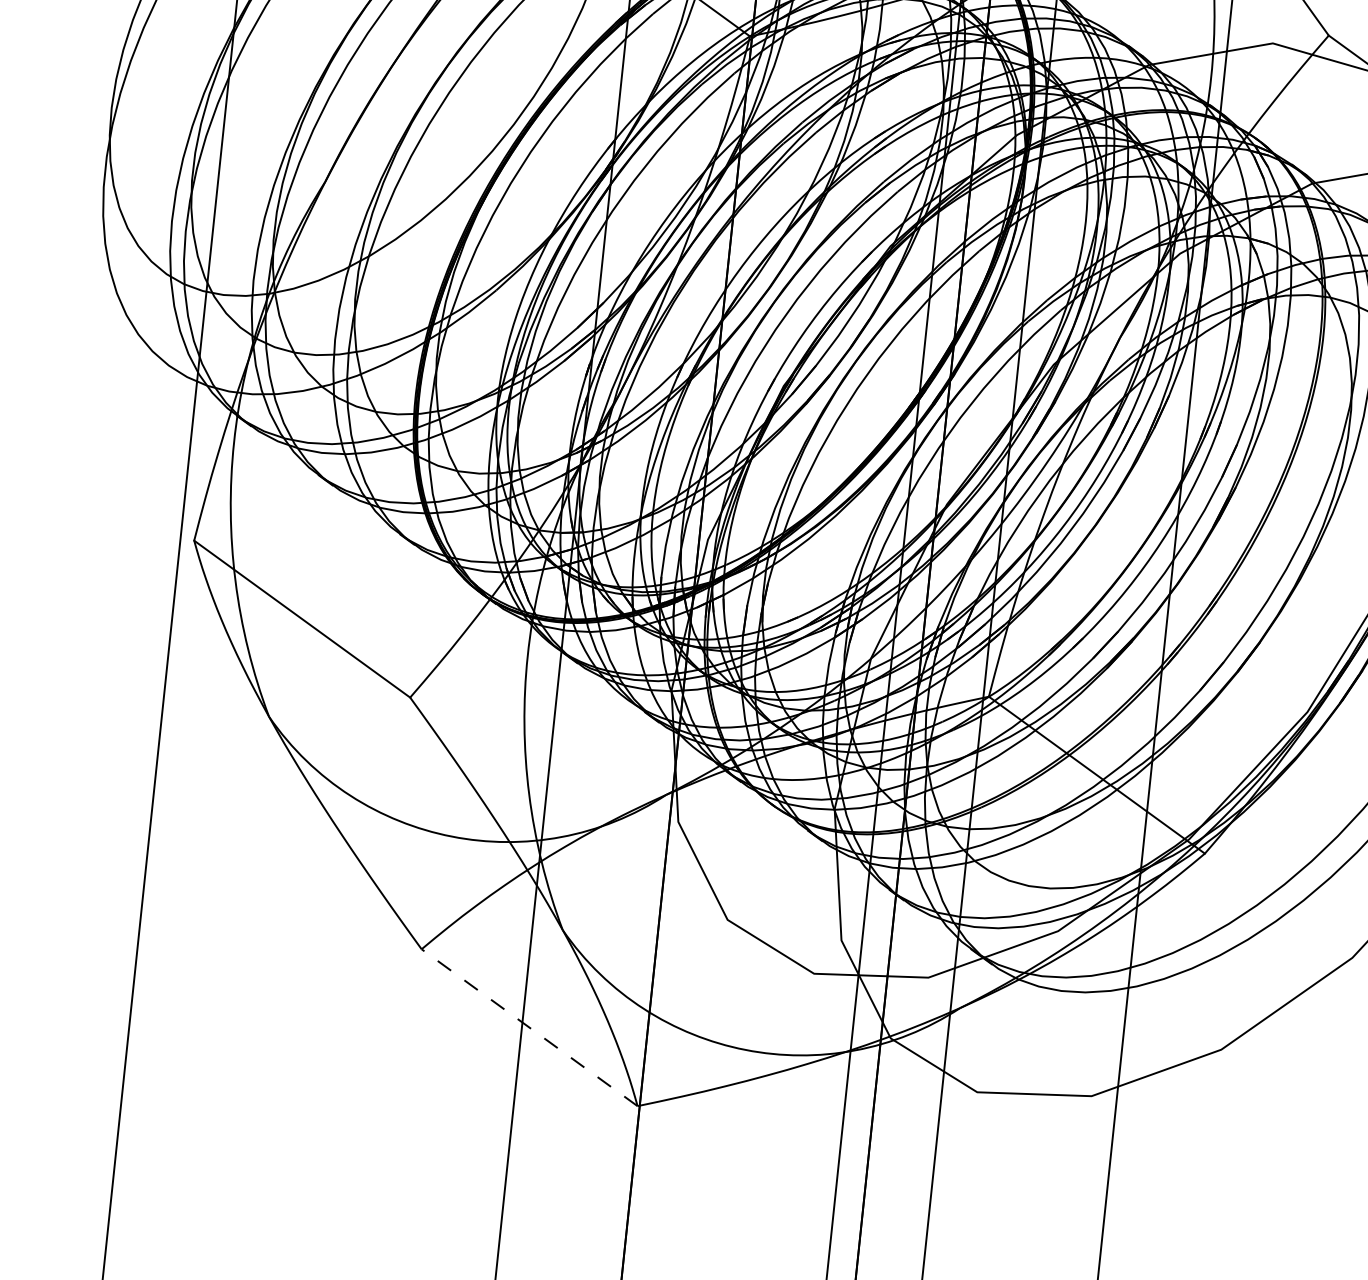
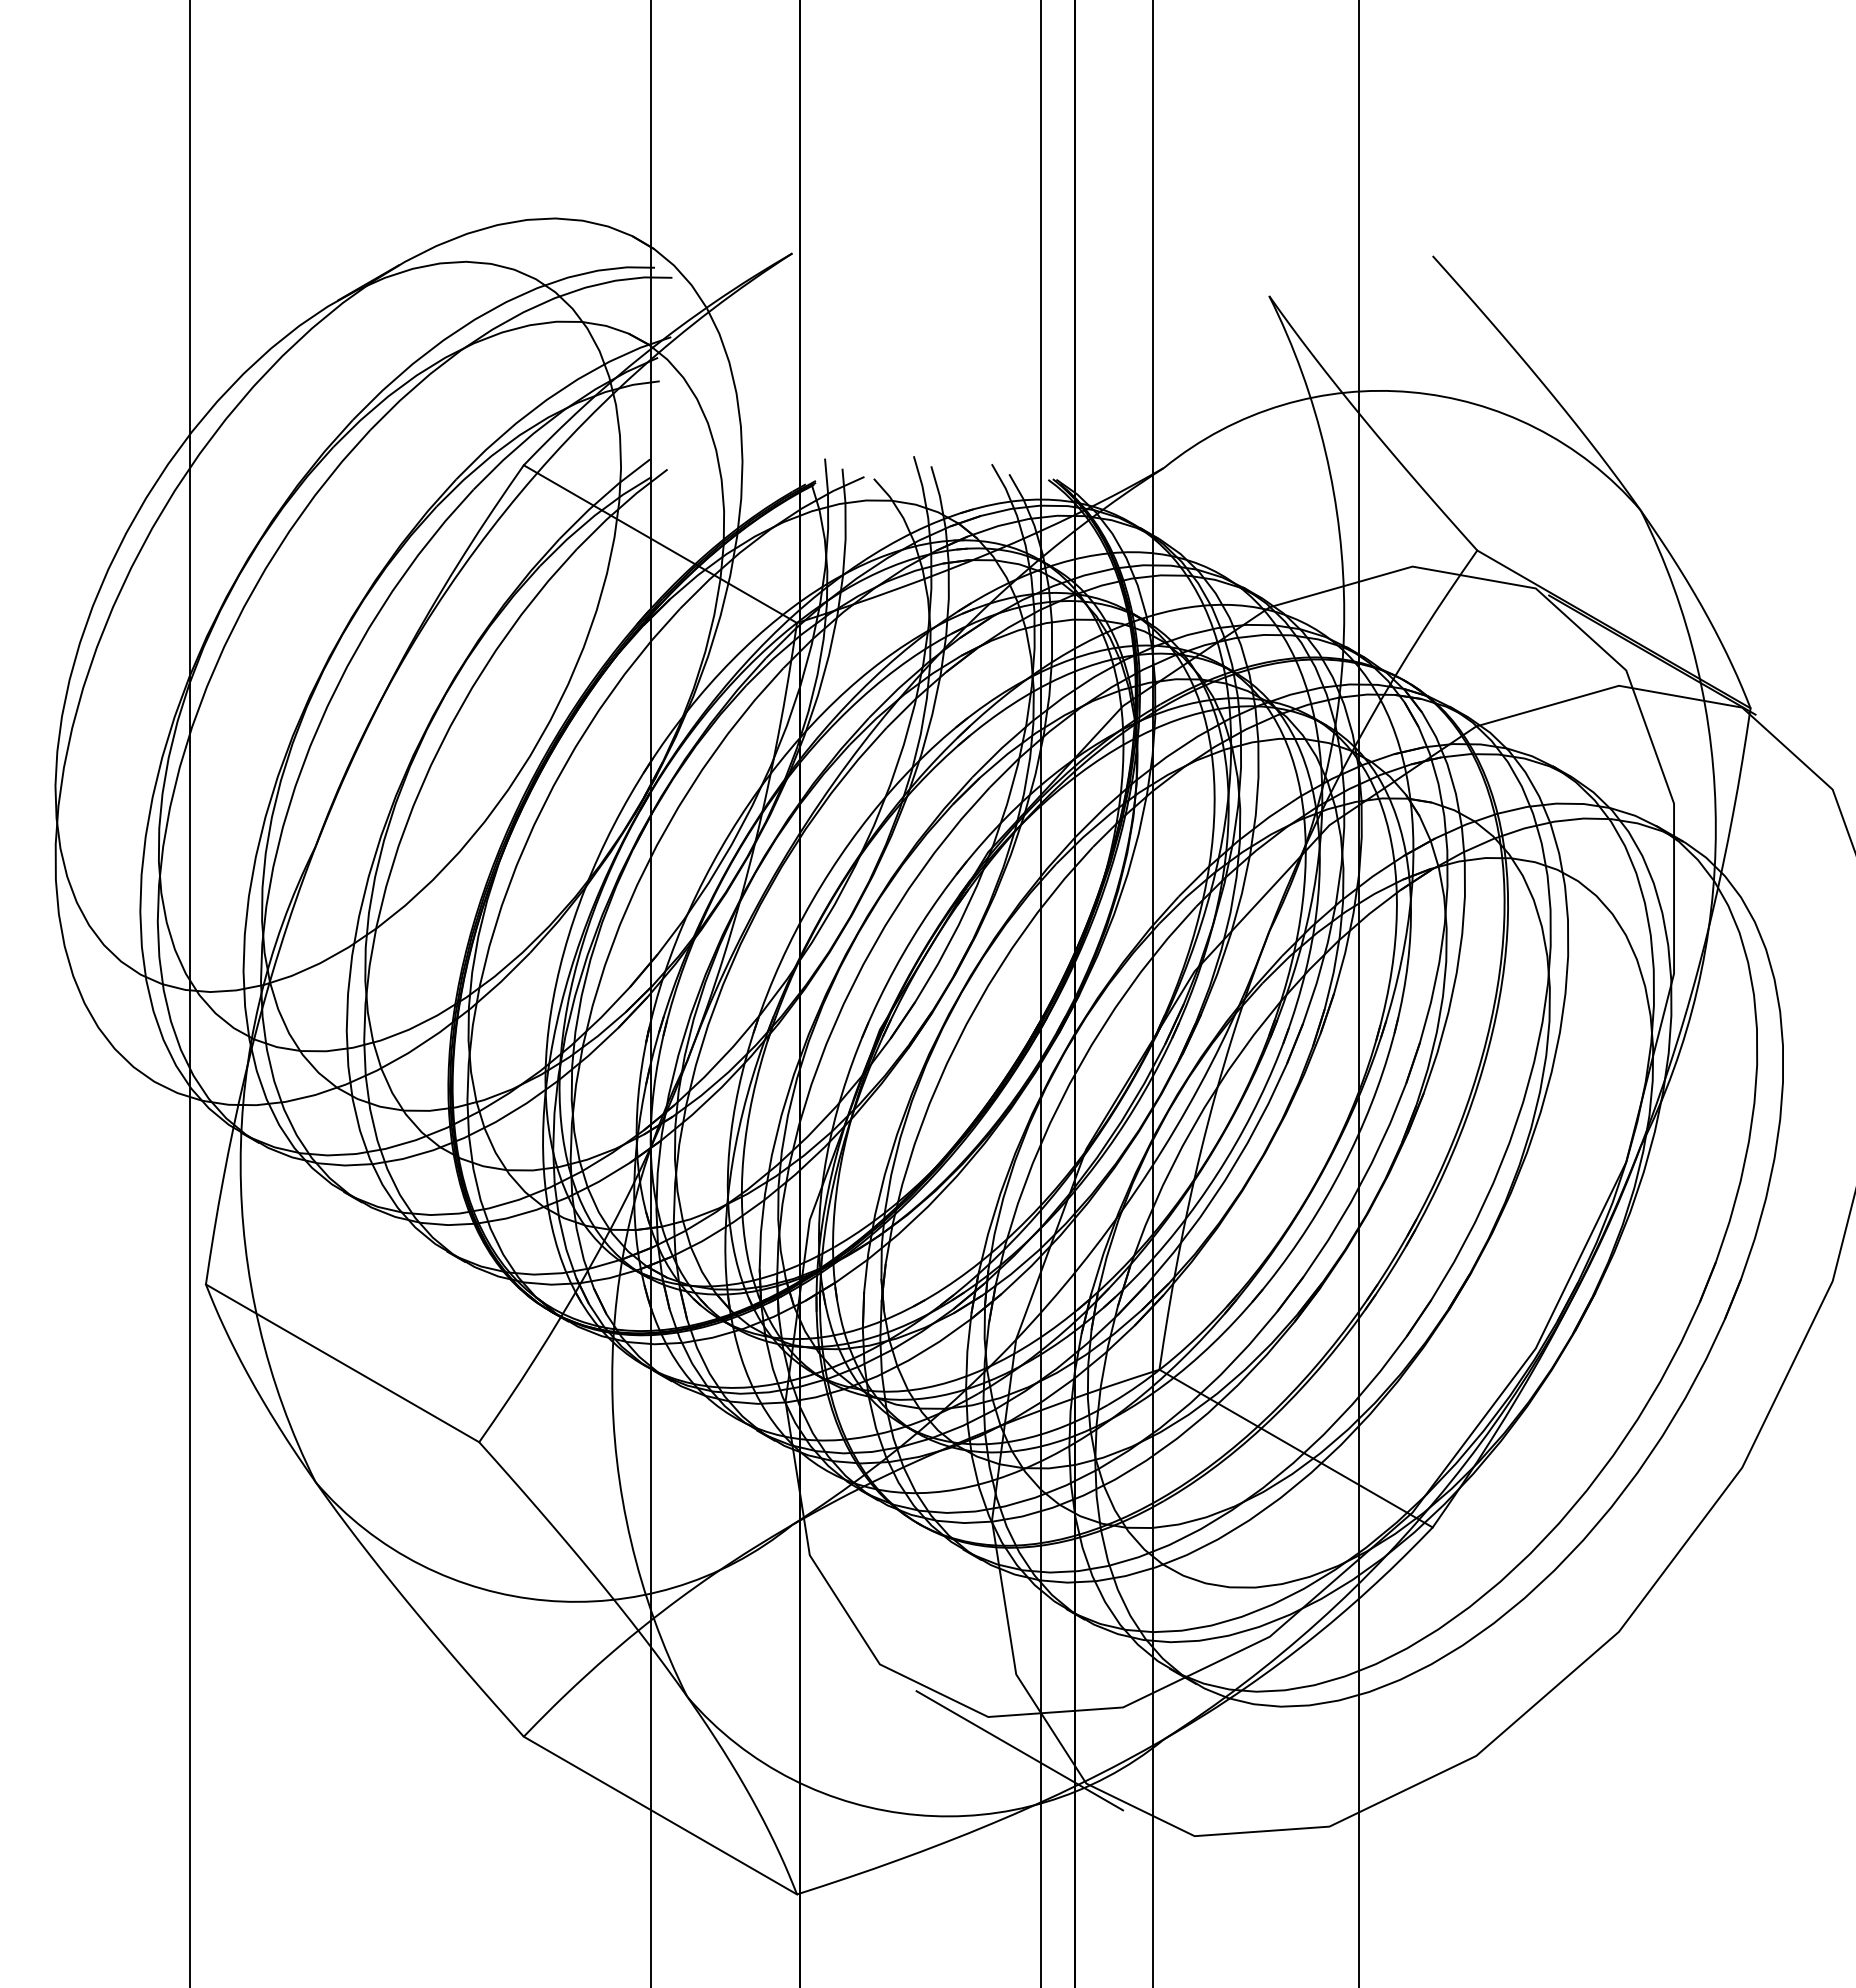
line: (837, 1004) -> (1019, 1750), added
line: (529, 1027) -> (660, 1815), dashed -> solid

